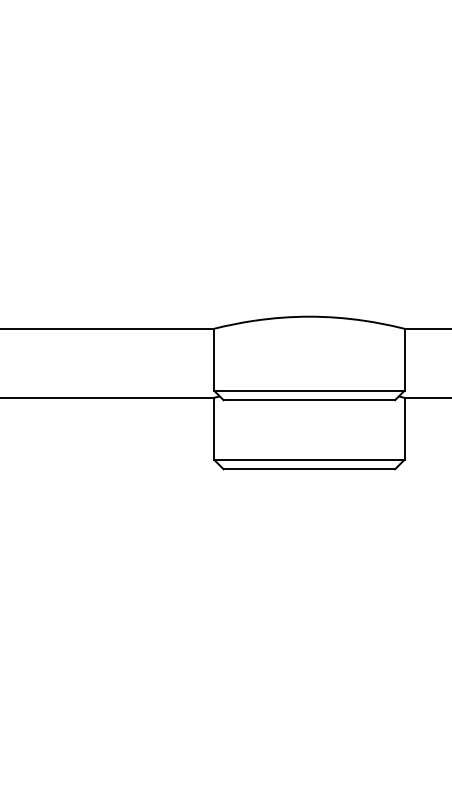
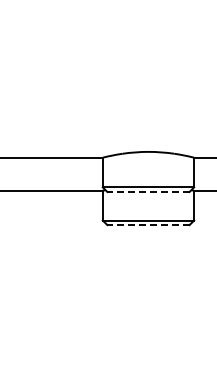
line: (307, 399) -> (147, 191), solid -> dashed
line: (307, 470) -> (147, 225), solid -> dashed

